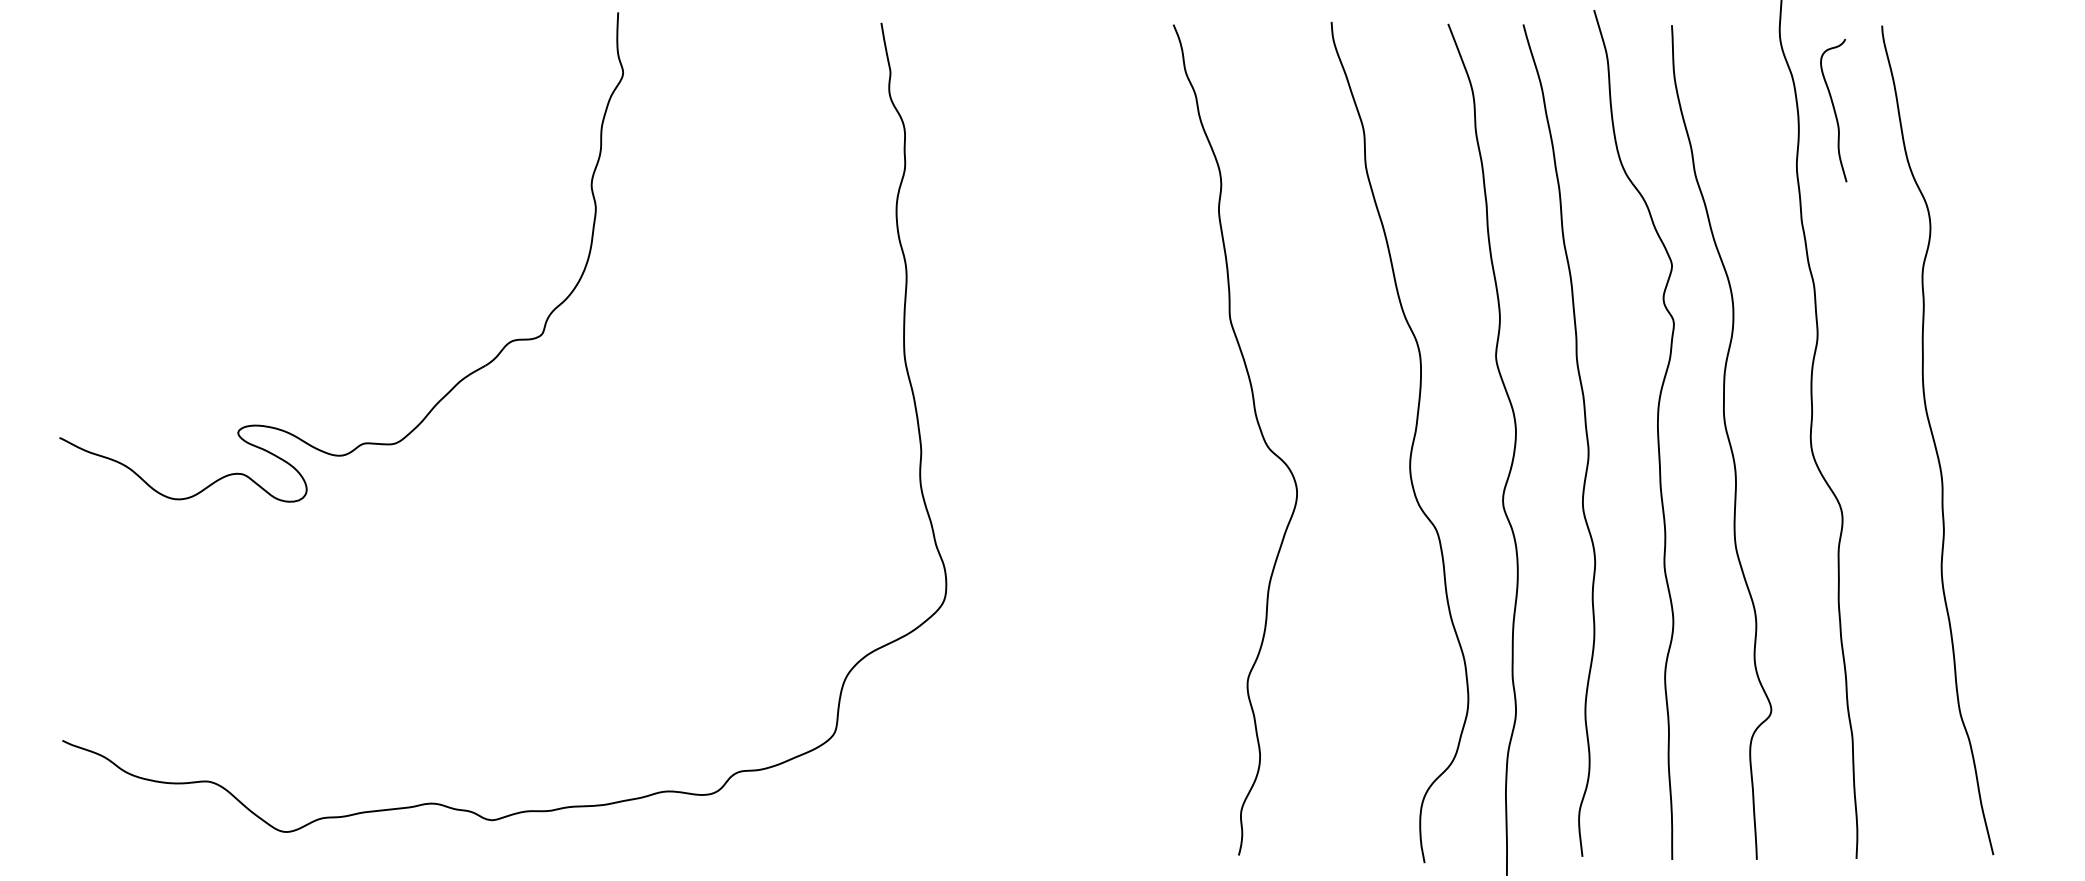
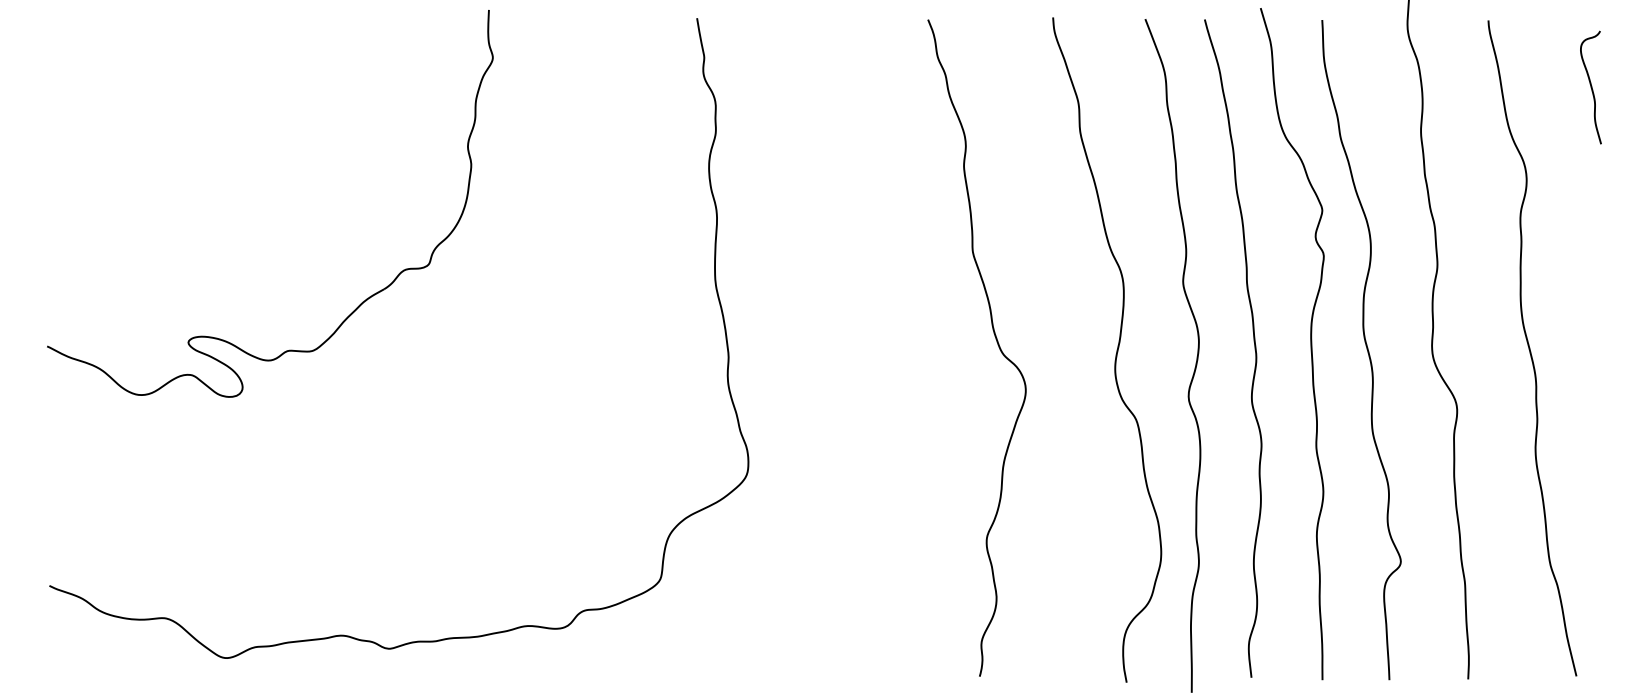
curve: (1833, 110) -> (1590, 87), moved

